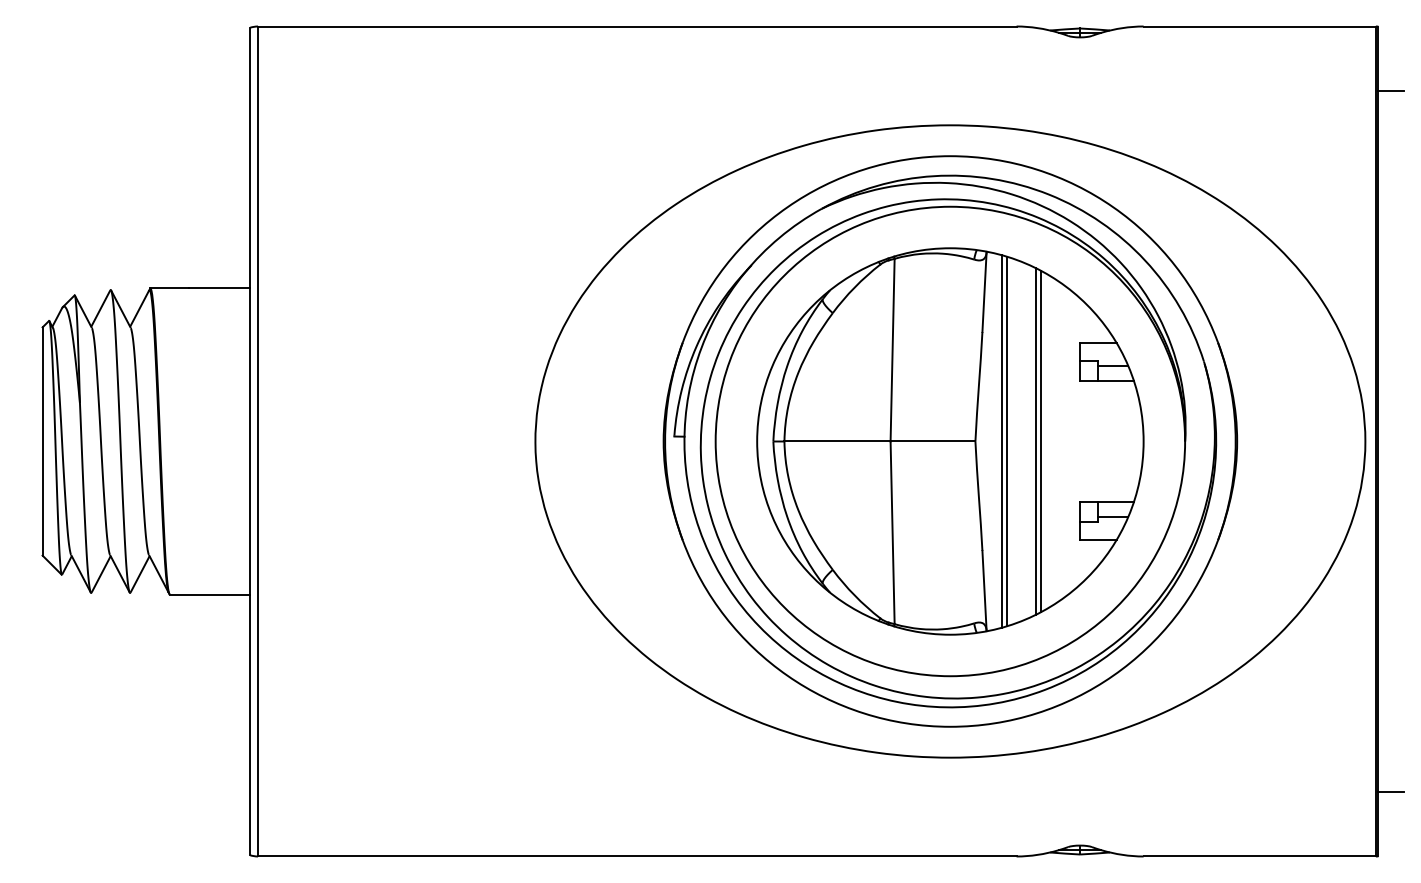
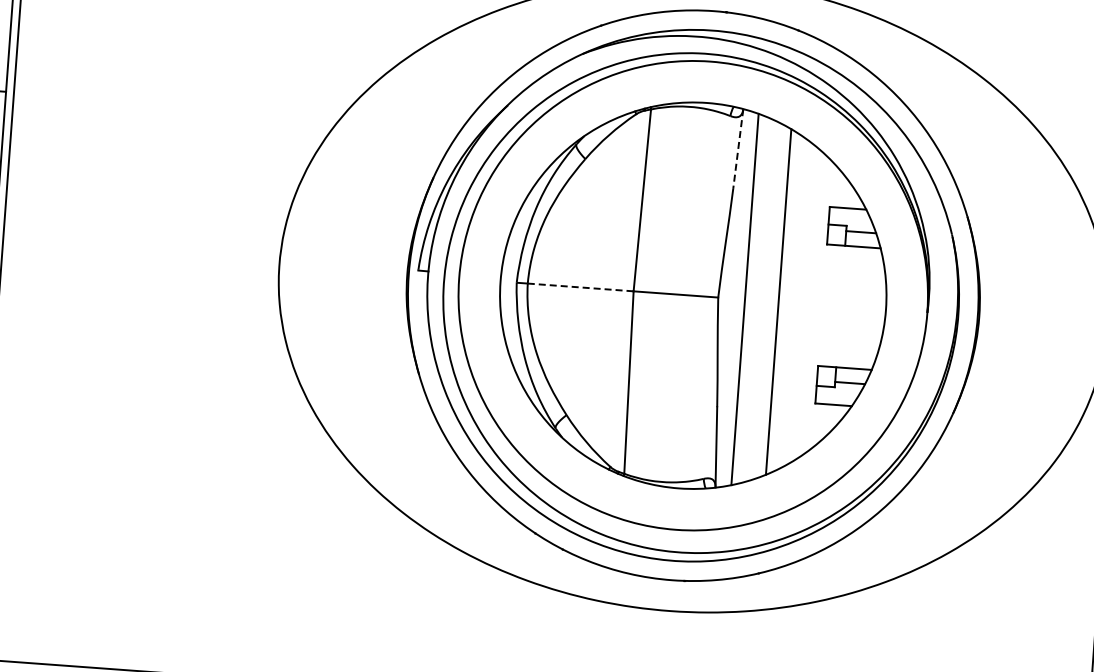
line: (984, 292) -> (738, 149), solid -> dashed
line: (1041, 440) -> (784, 301), removed
line: (838, 441) -> (581, 287), solid -> dashed
line: (1007, 441) -> (750, 299), removed

